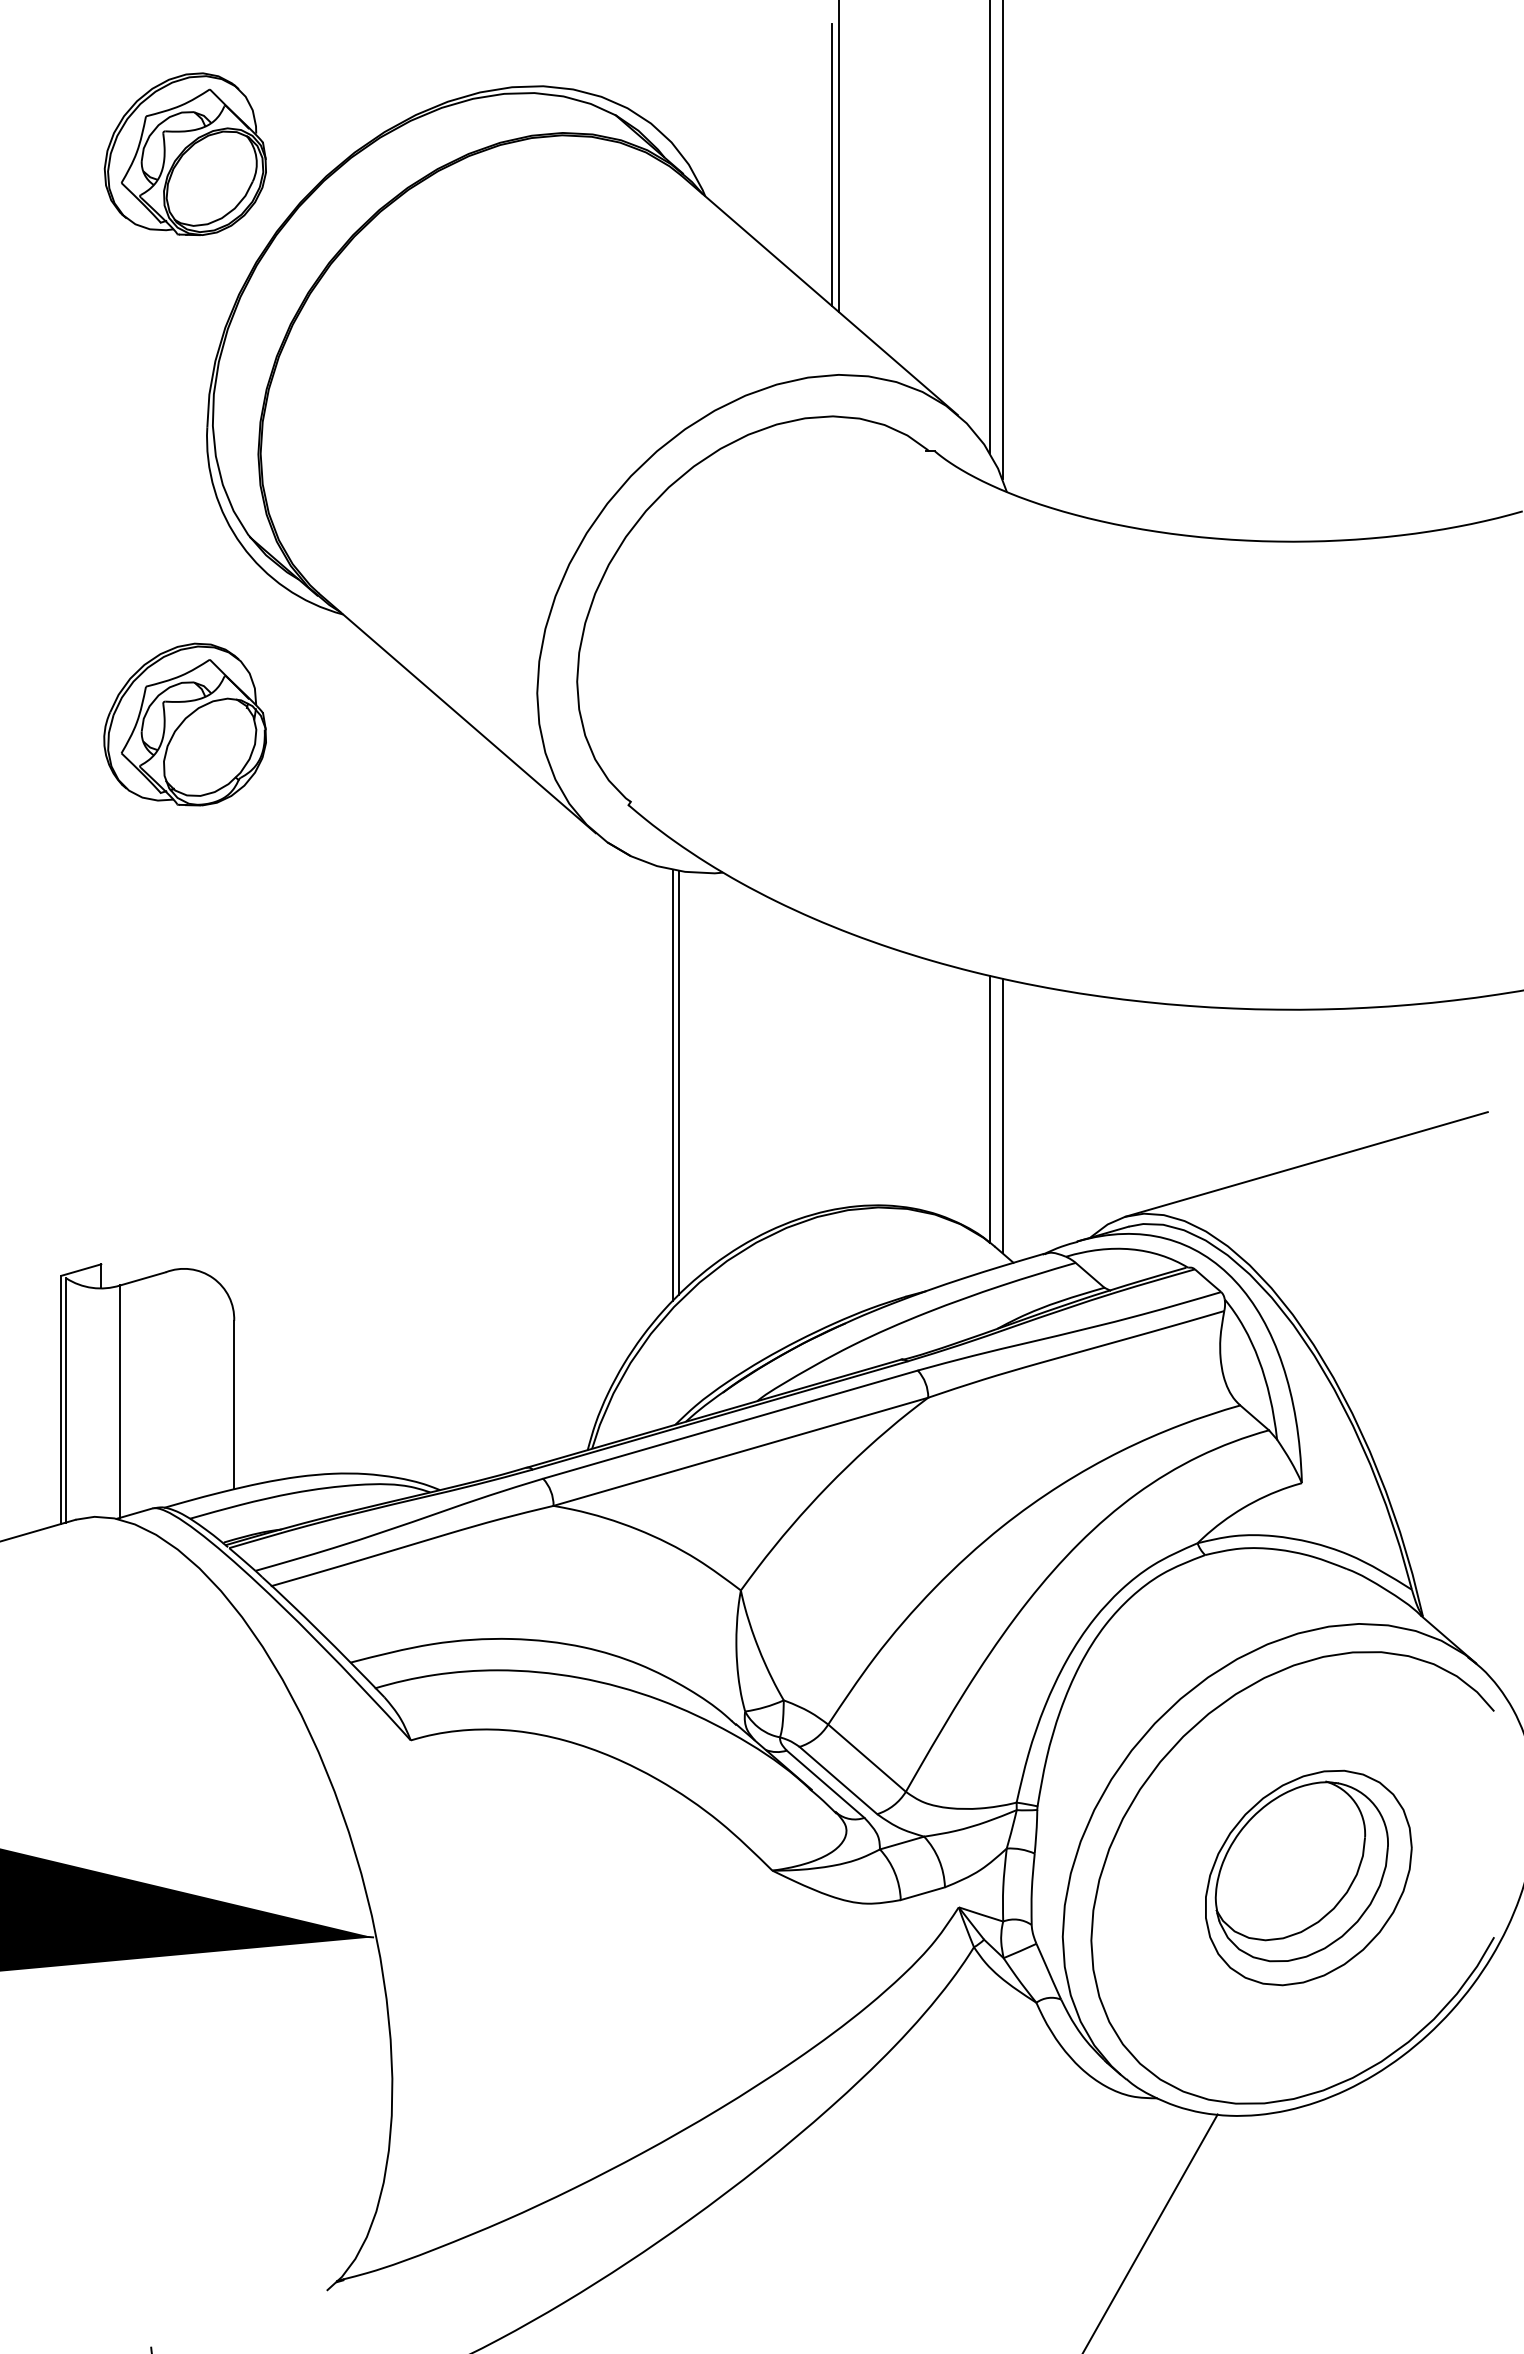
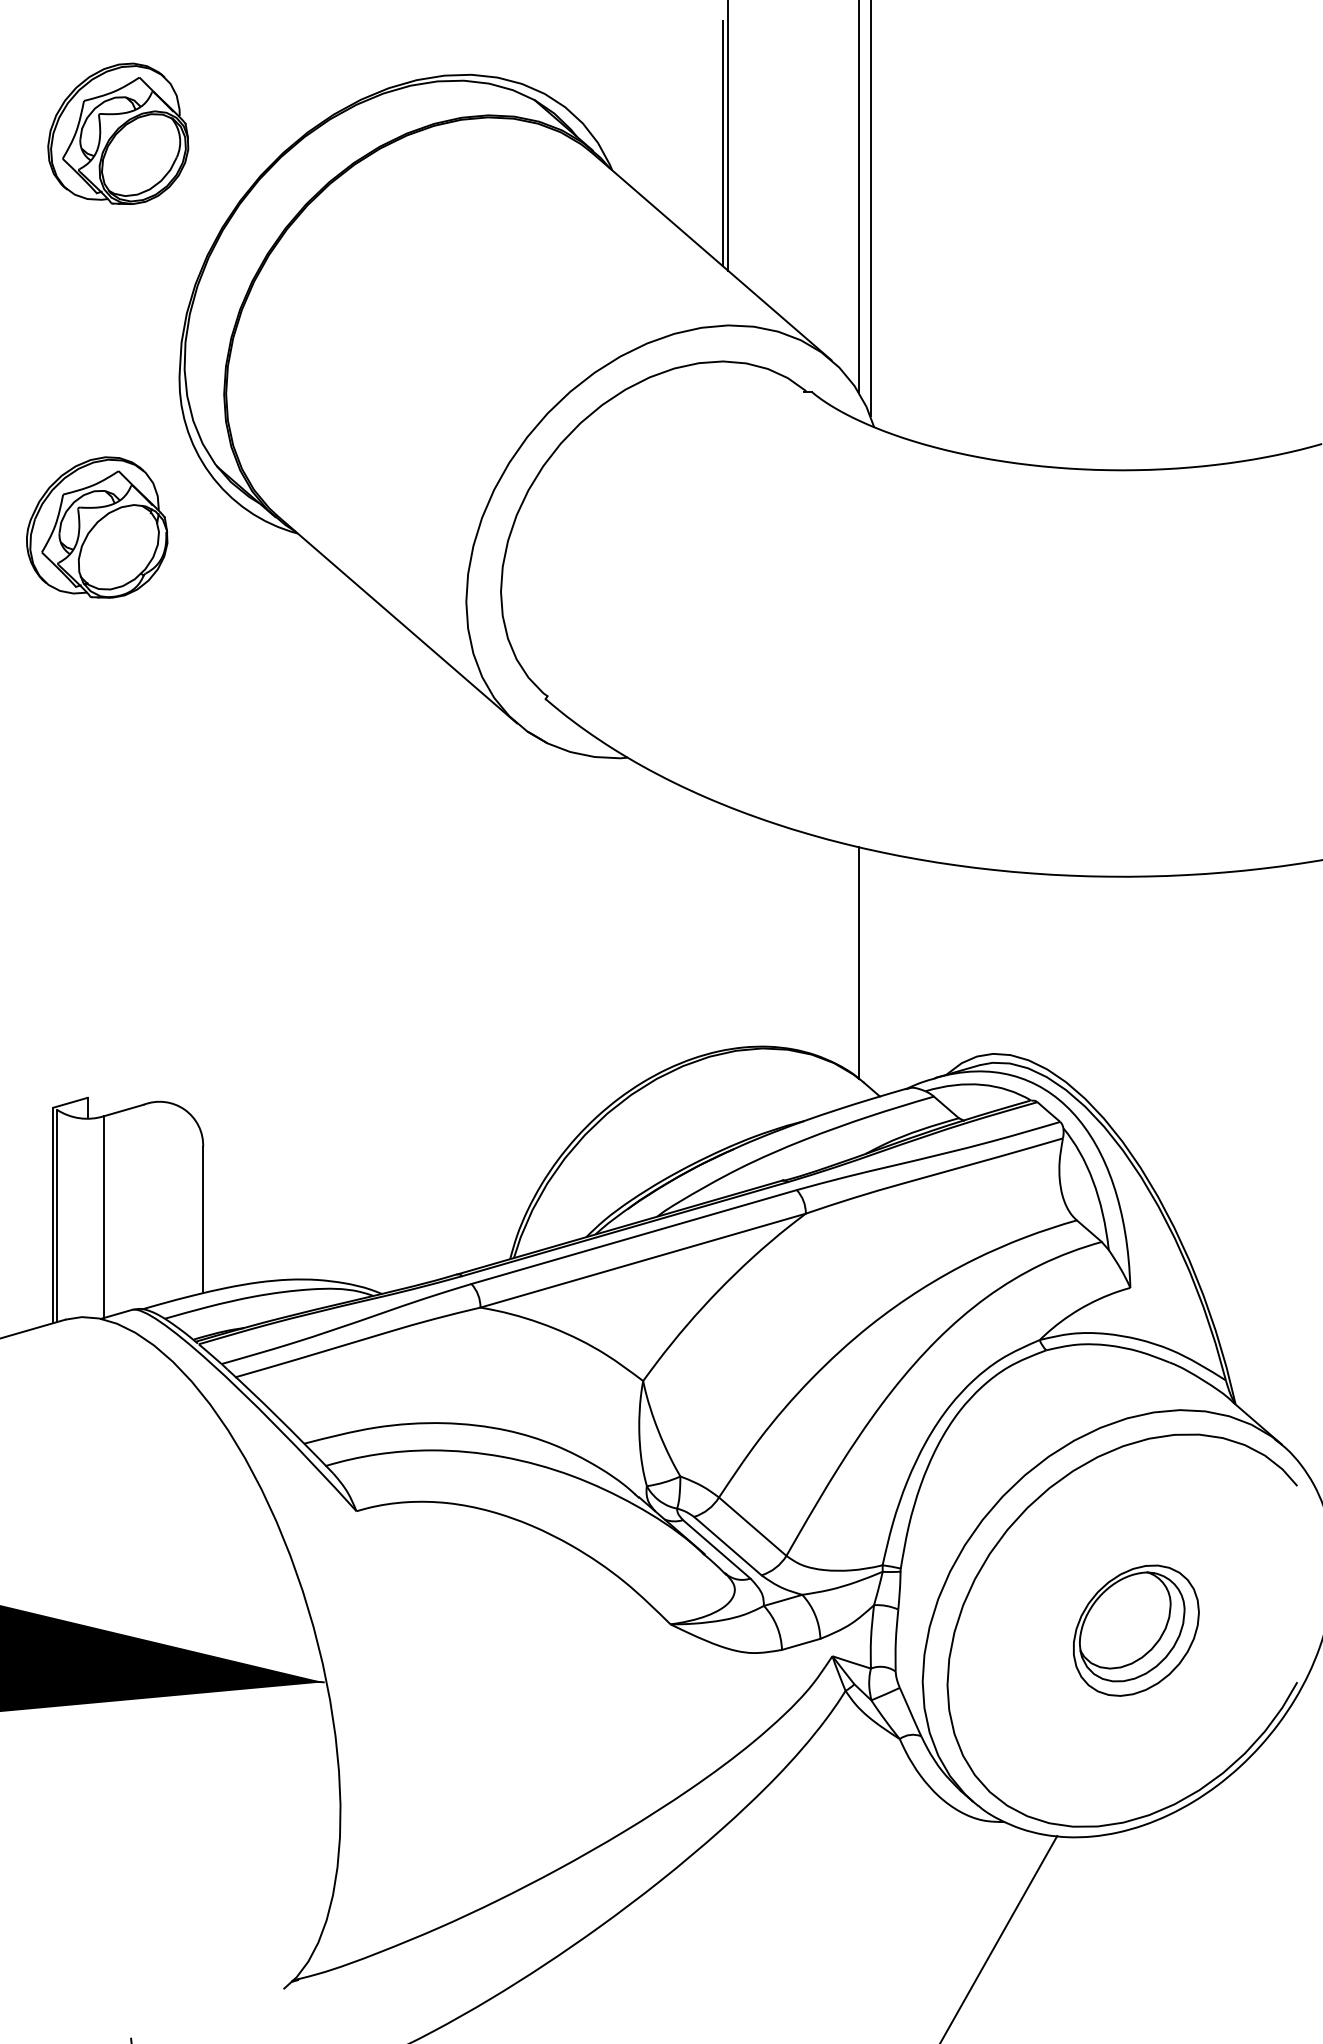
part: (184, 153) -> (117, 133), moved
part: (184, 724) -> (96, 527), moved
line: (679, 1082) -> (589, 939), removed
line: (672, 1085) -> (583, 942), removed
line: (1002, 1115) -> (870, 968), removed
line: (1306, 1164) -> (1134, 1011), removed
part: (1308, 1877) -> (1136, 1630), size x0.7

